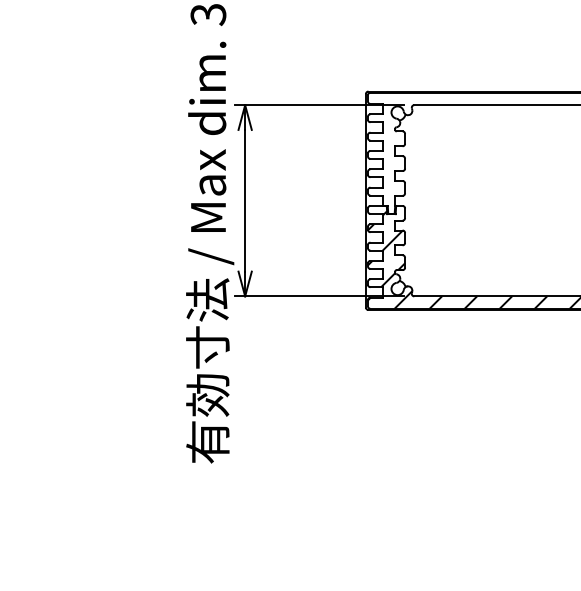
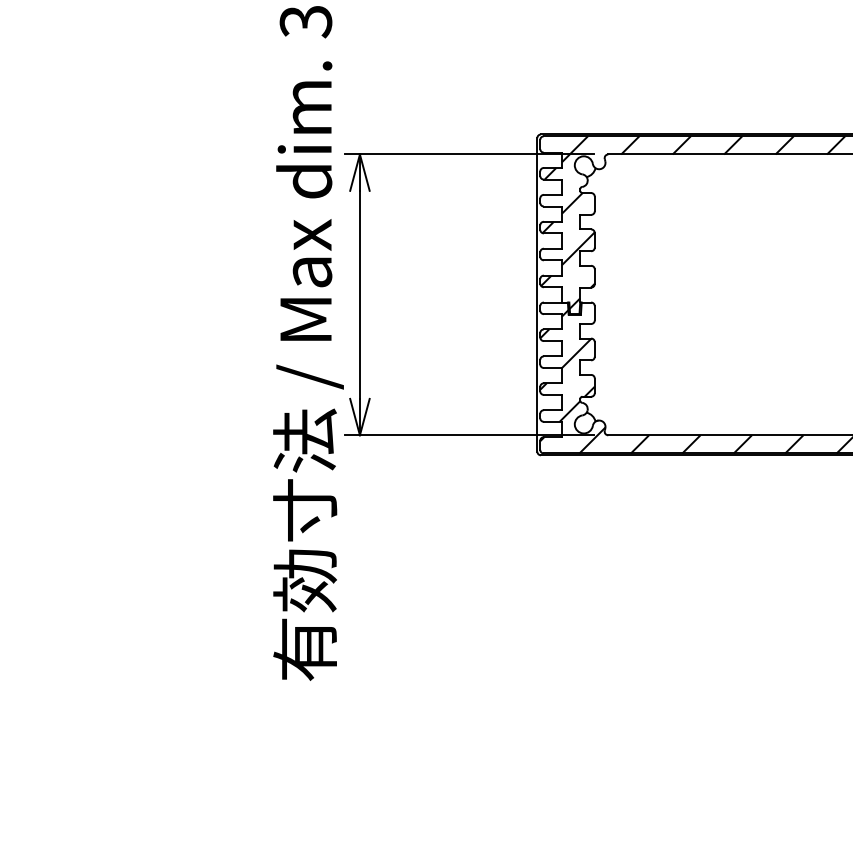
hatch: (471, 151) -> (692, 222), added

